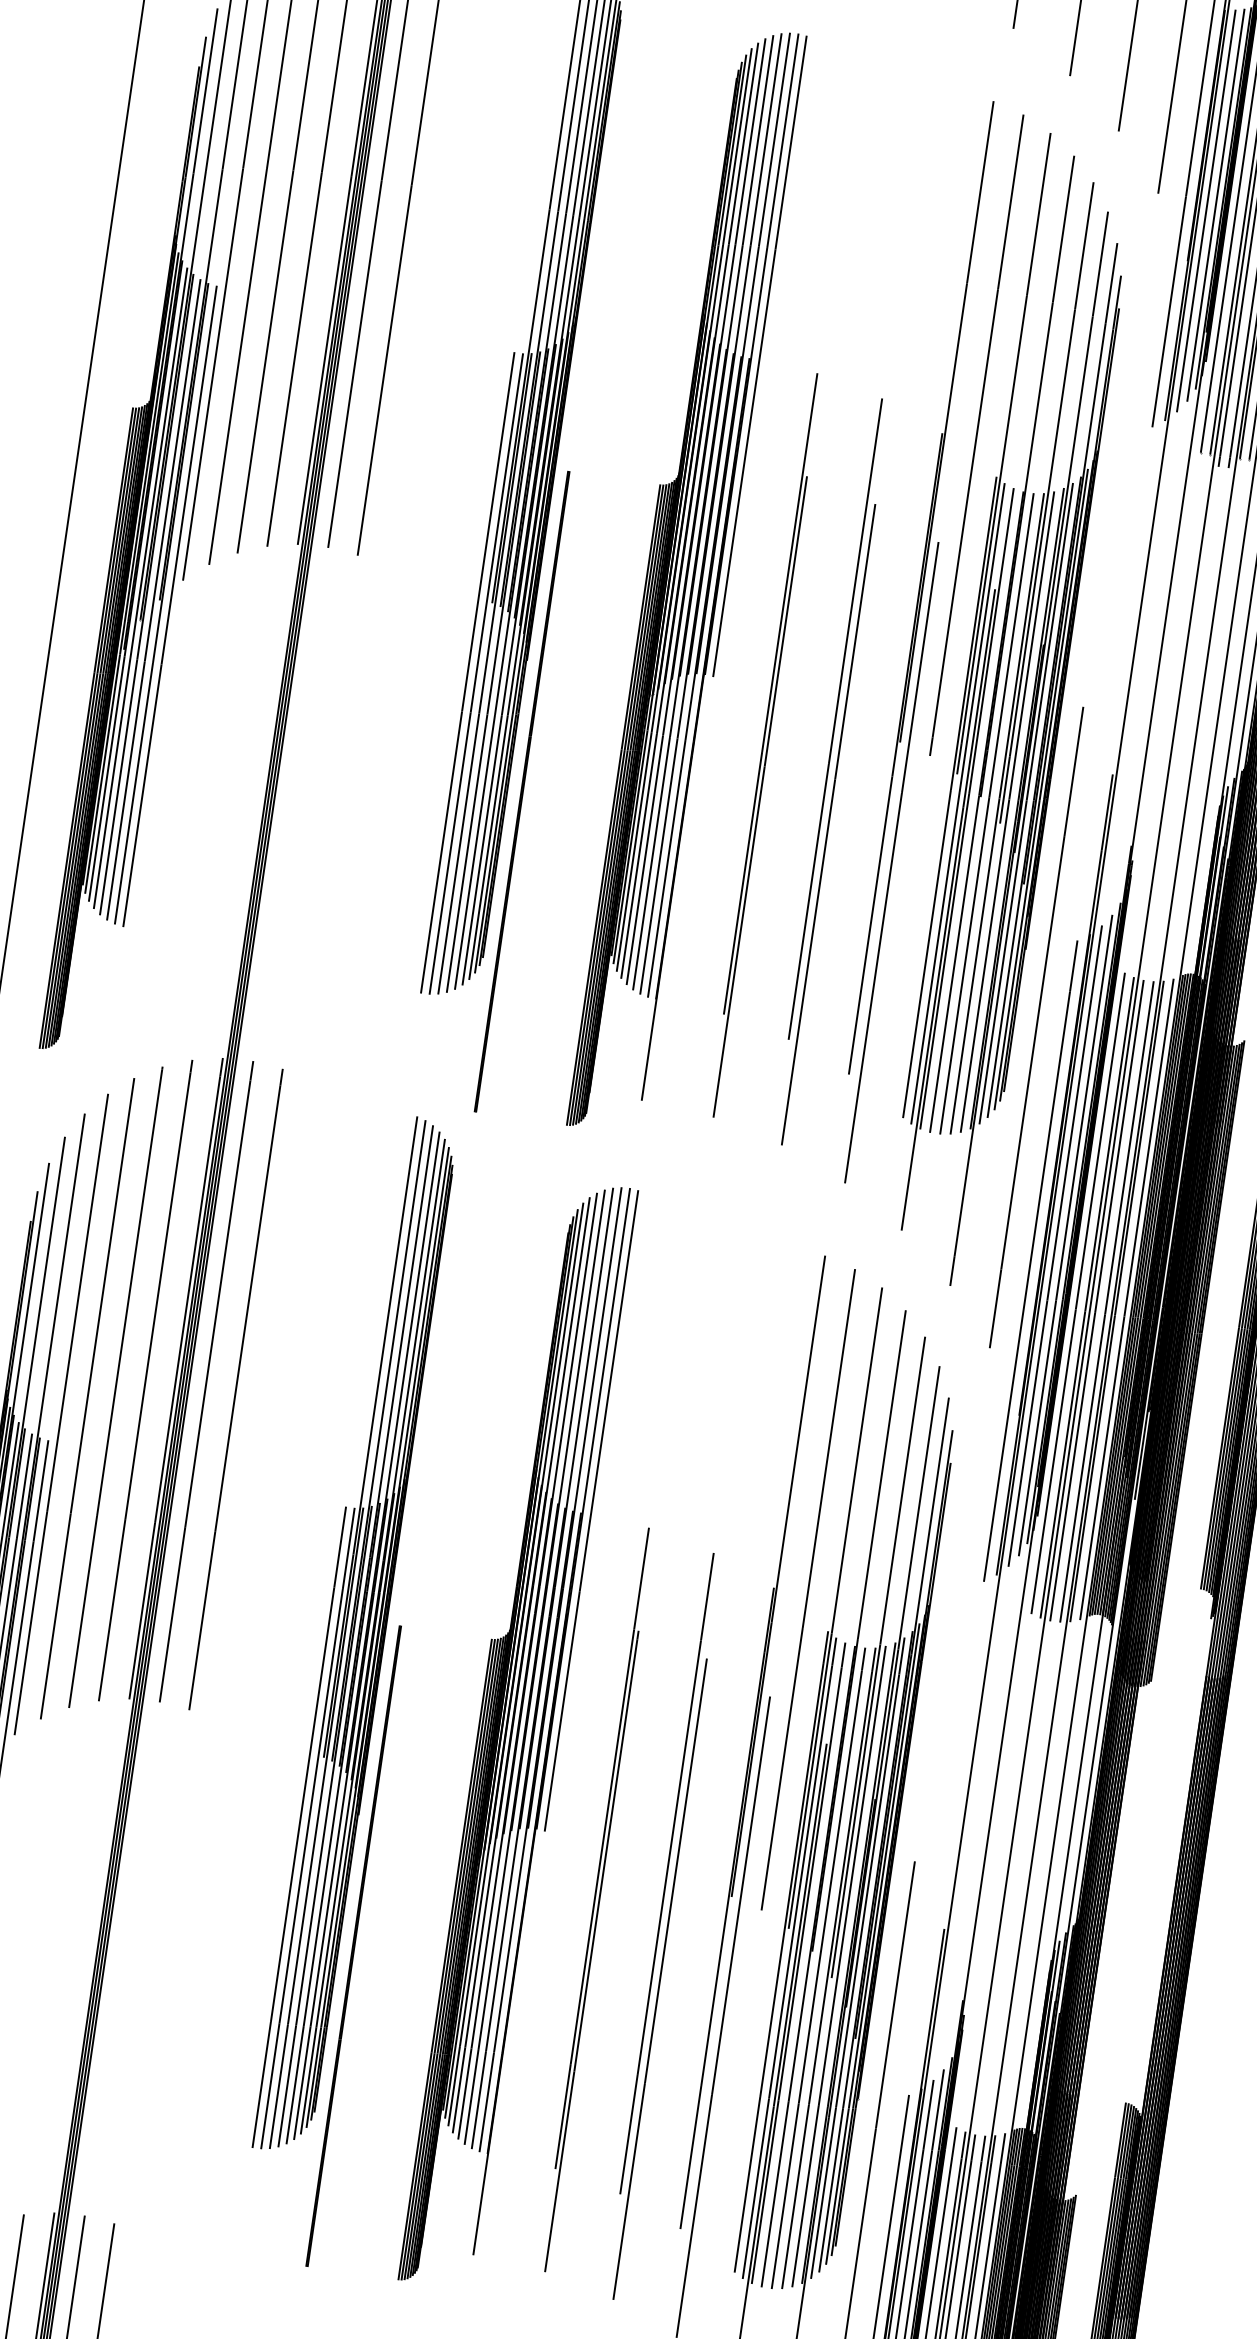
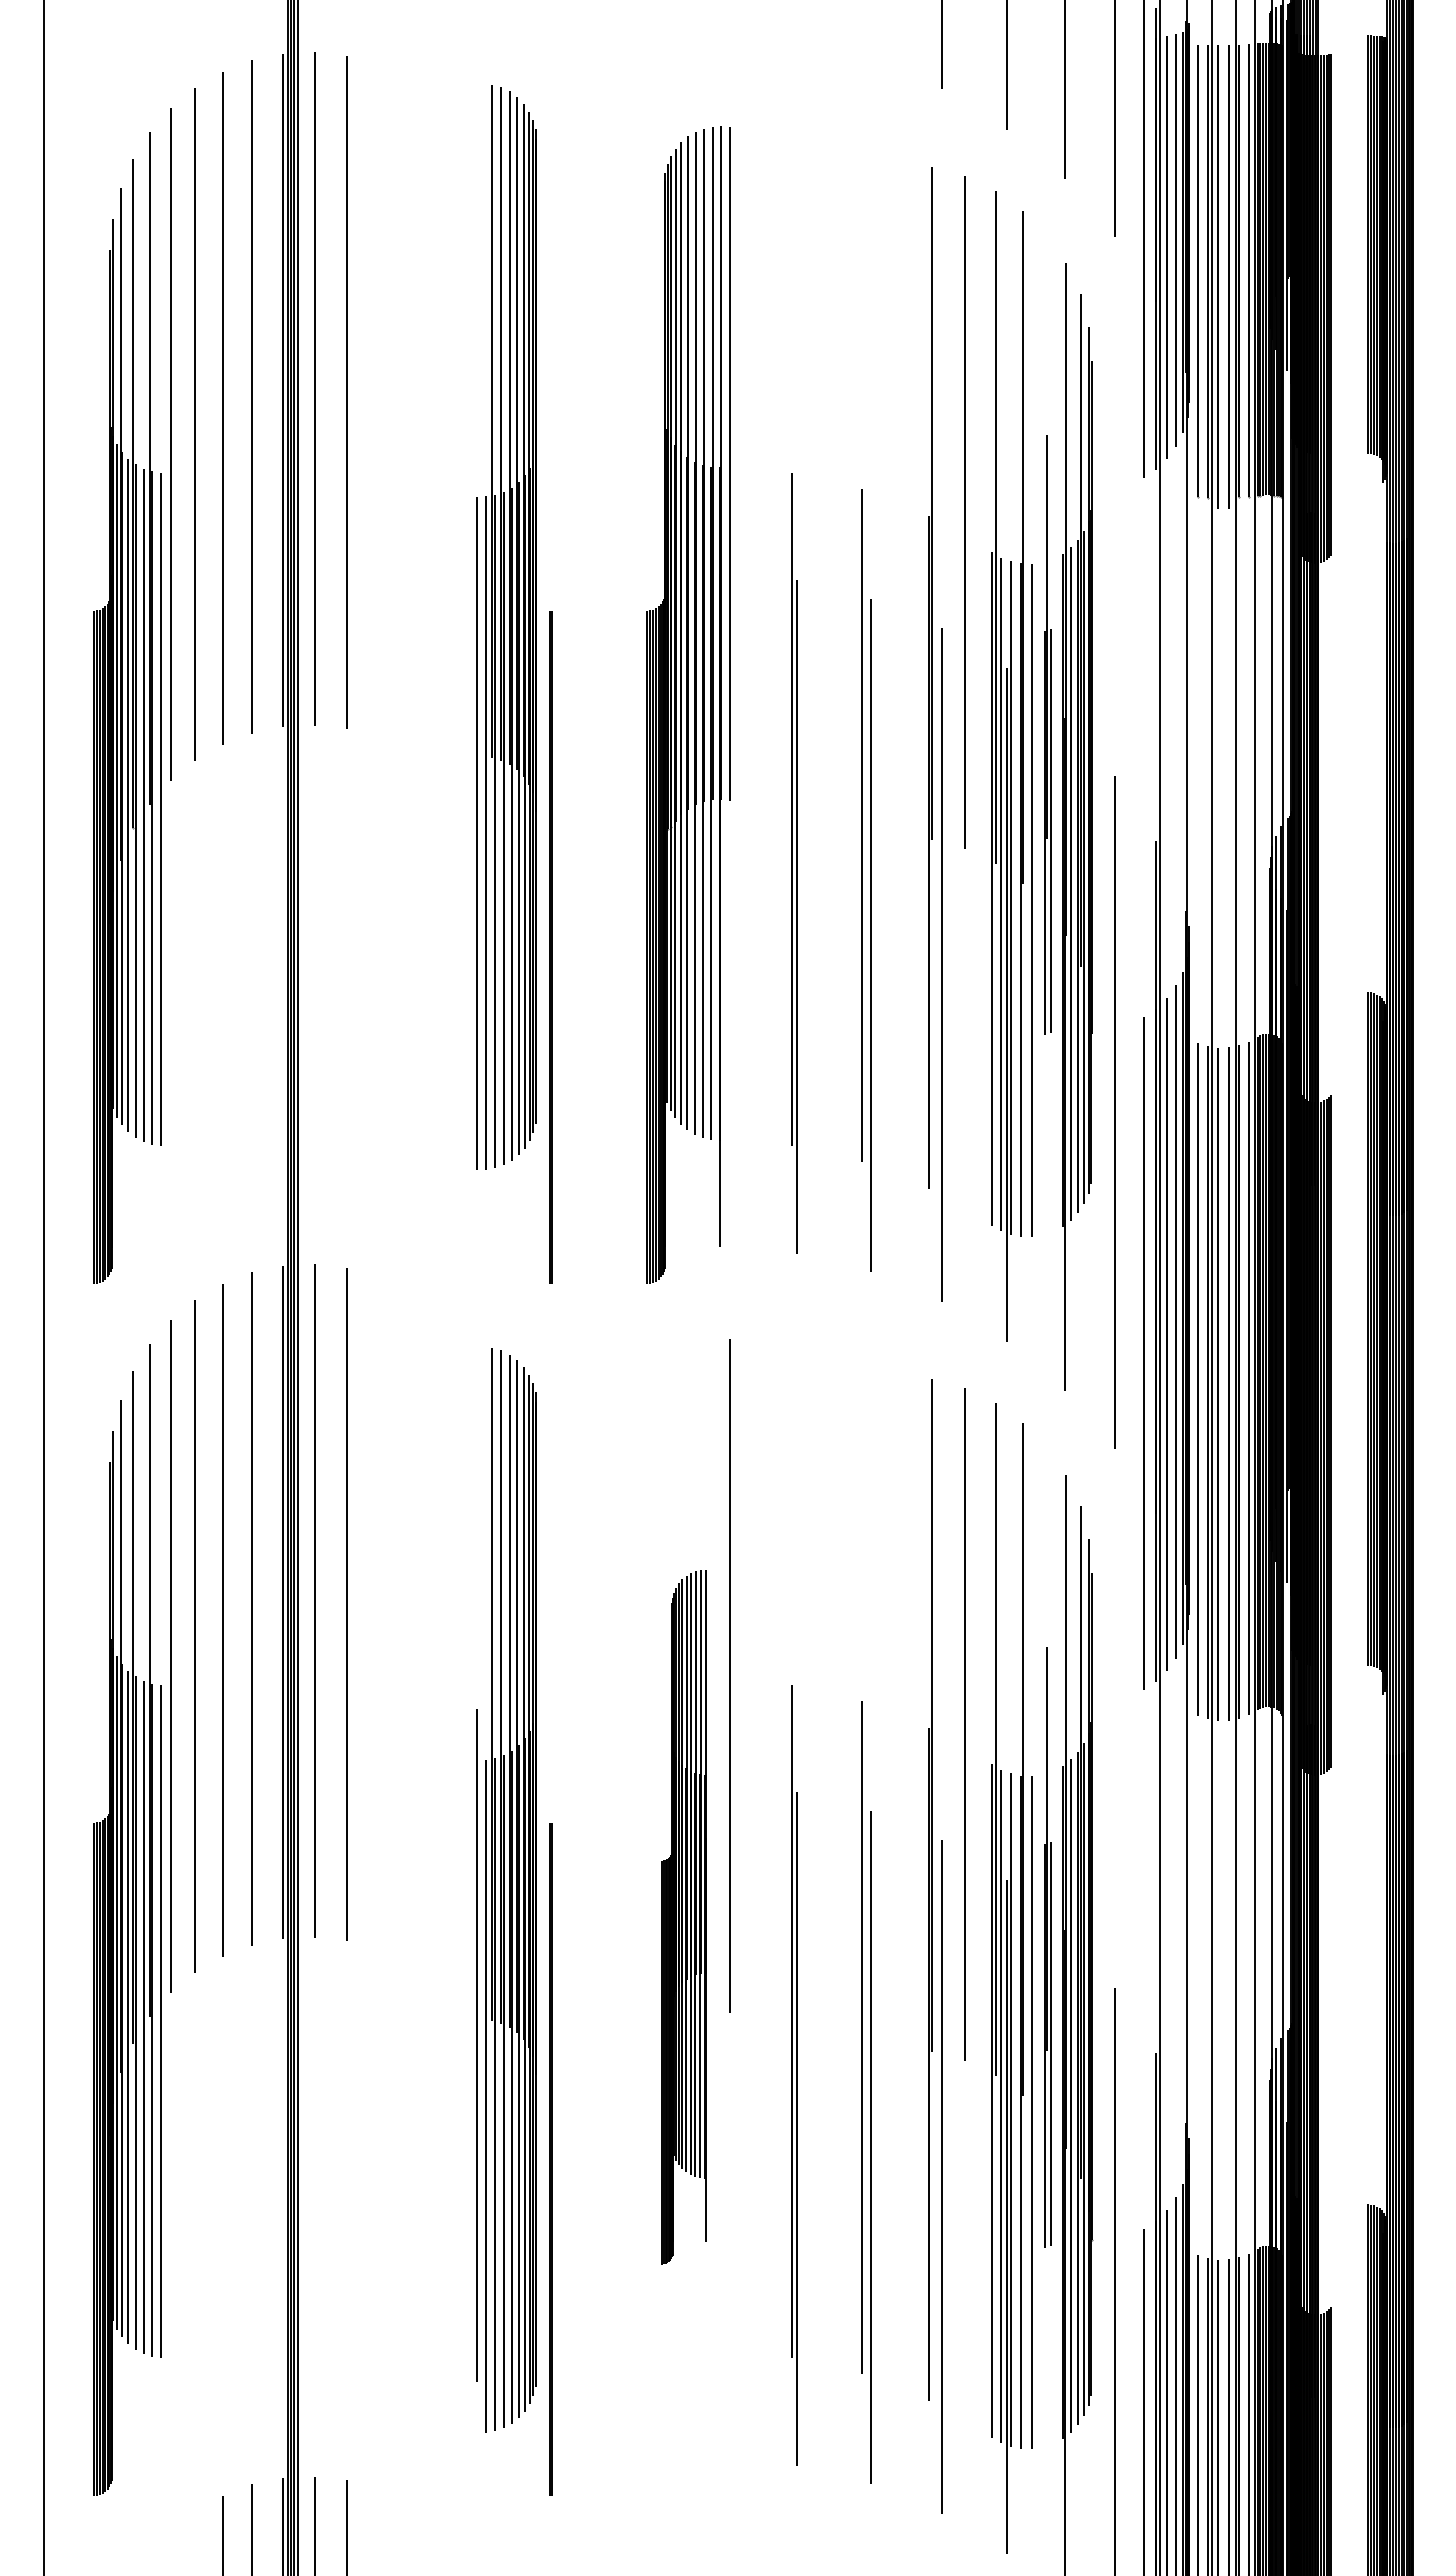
part: (1024, 658) -> (1047, 734), size x0.6
part: (359, 1635) -> (510, 1890), moved
part: (513, 1734) -> (683, 1917), size x0.6
part: (856, 1813) -> (1047, 1947), size x0.6

